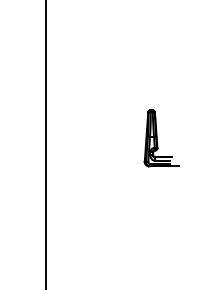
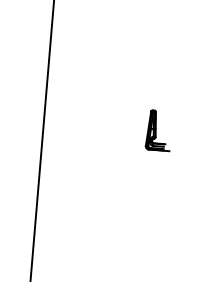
part: (161, 138) -> (158, 130), size x0.7

